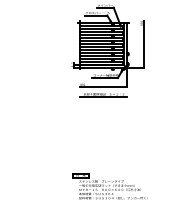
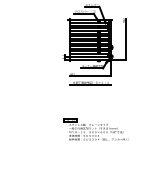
part: (109, 186) -> (95, 129), moved

